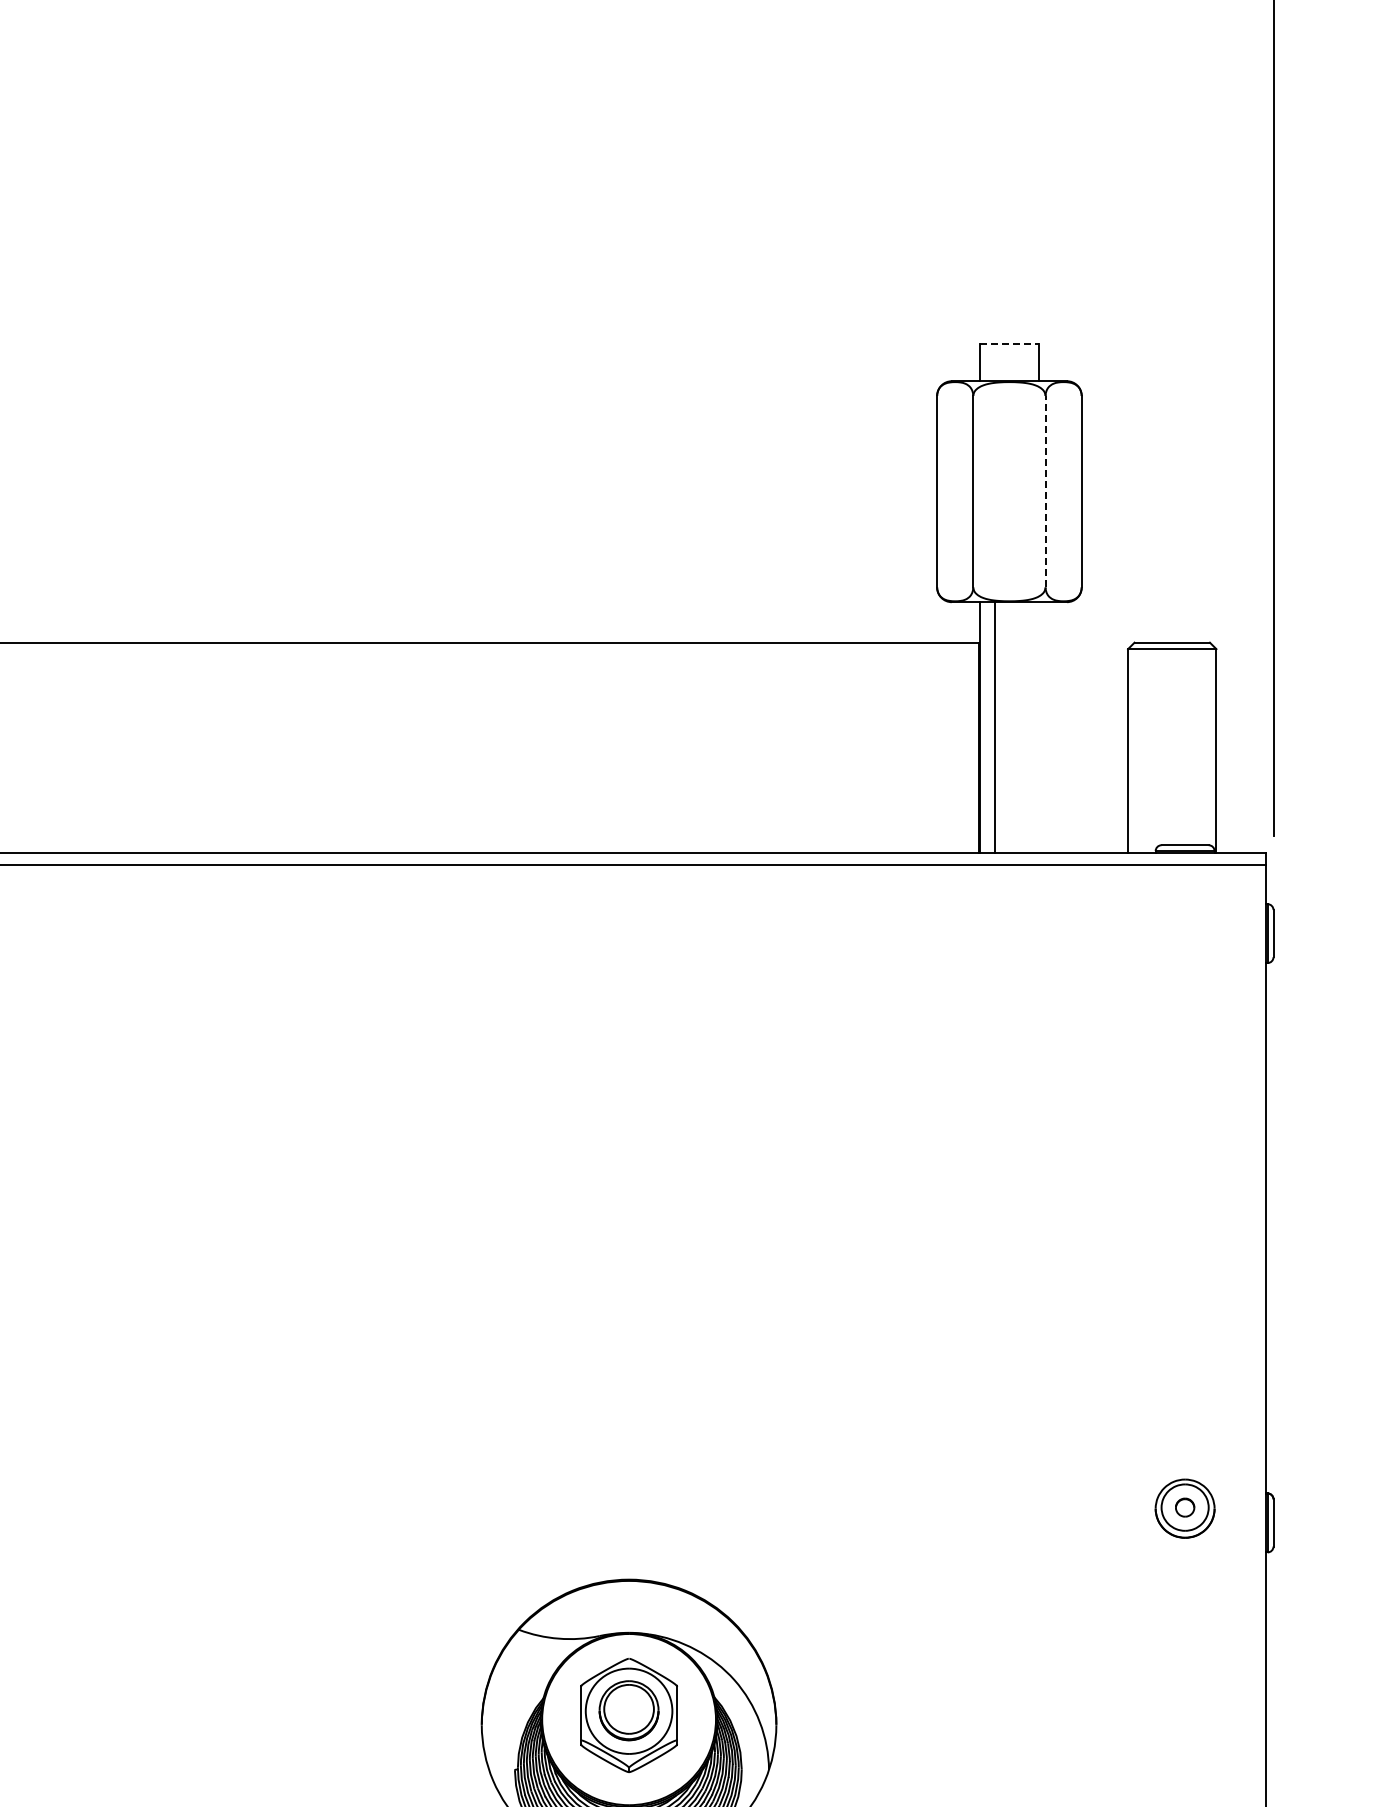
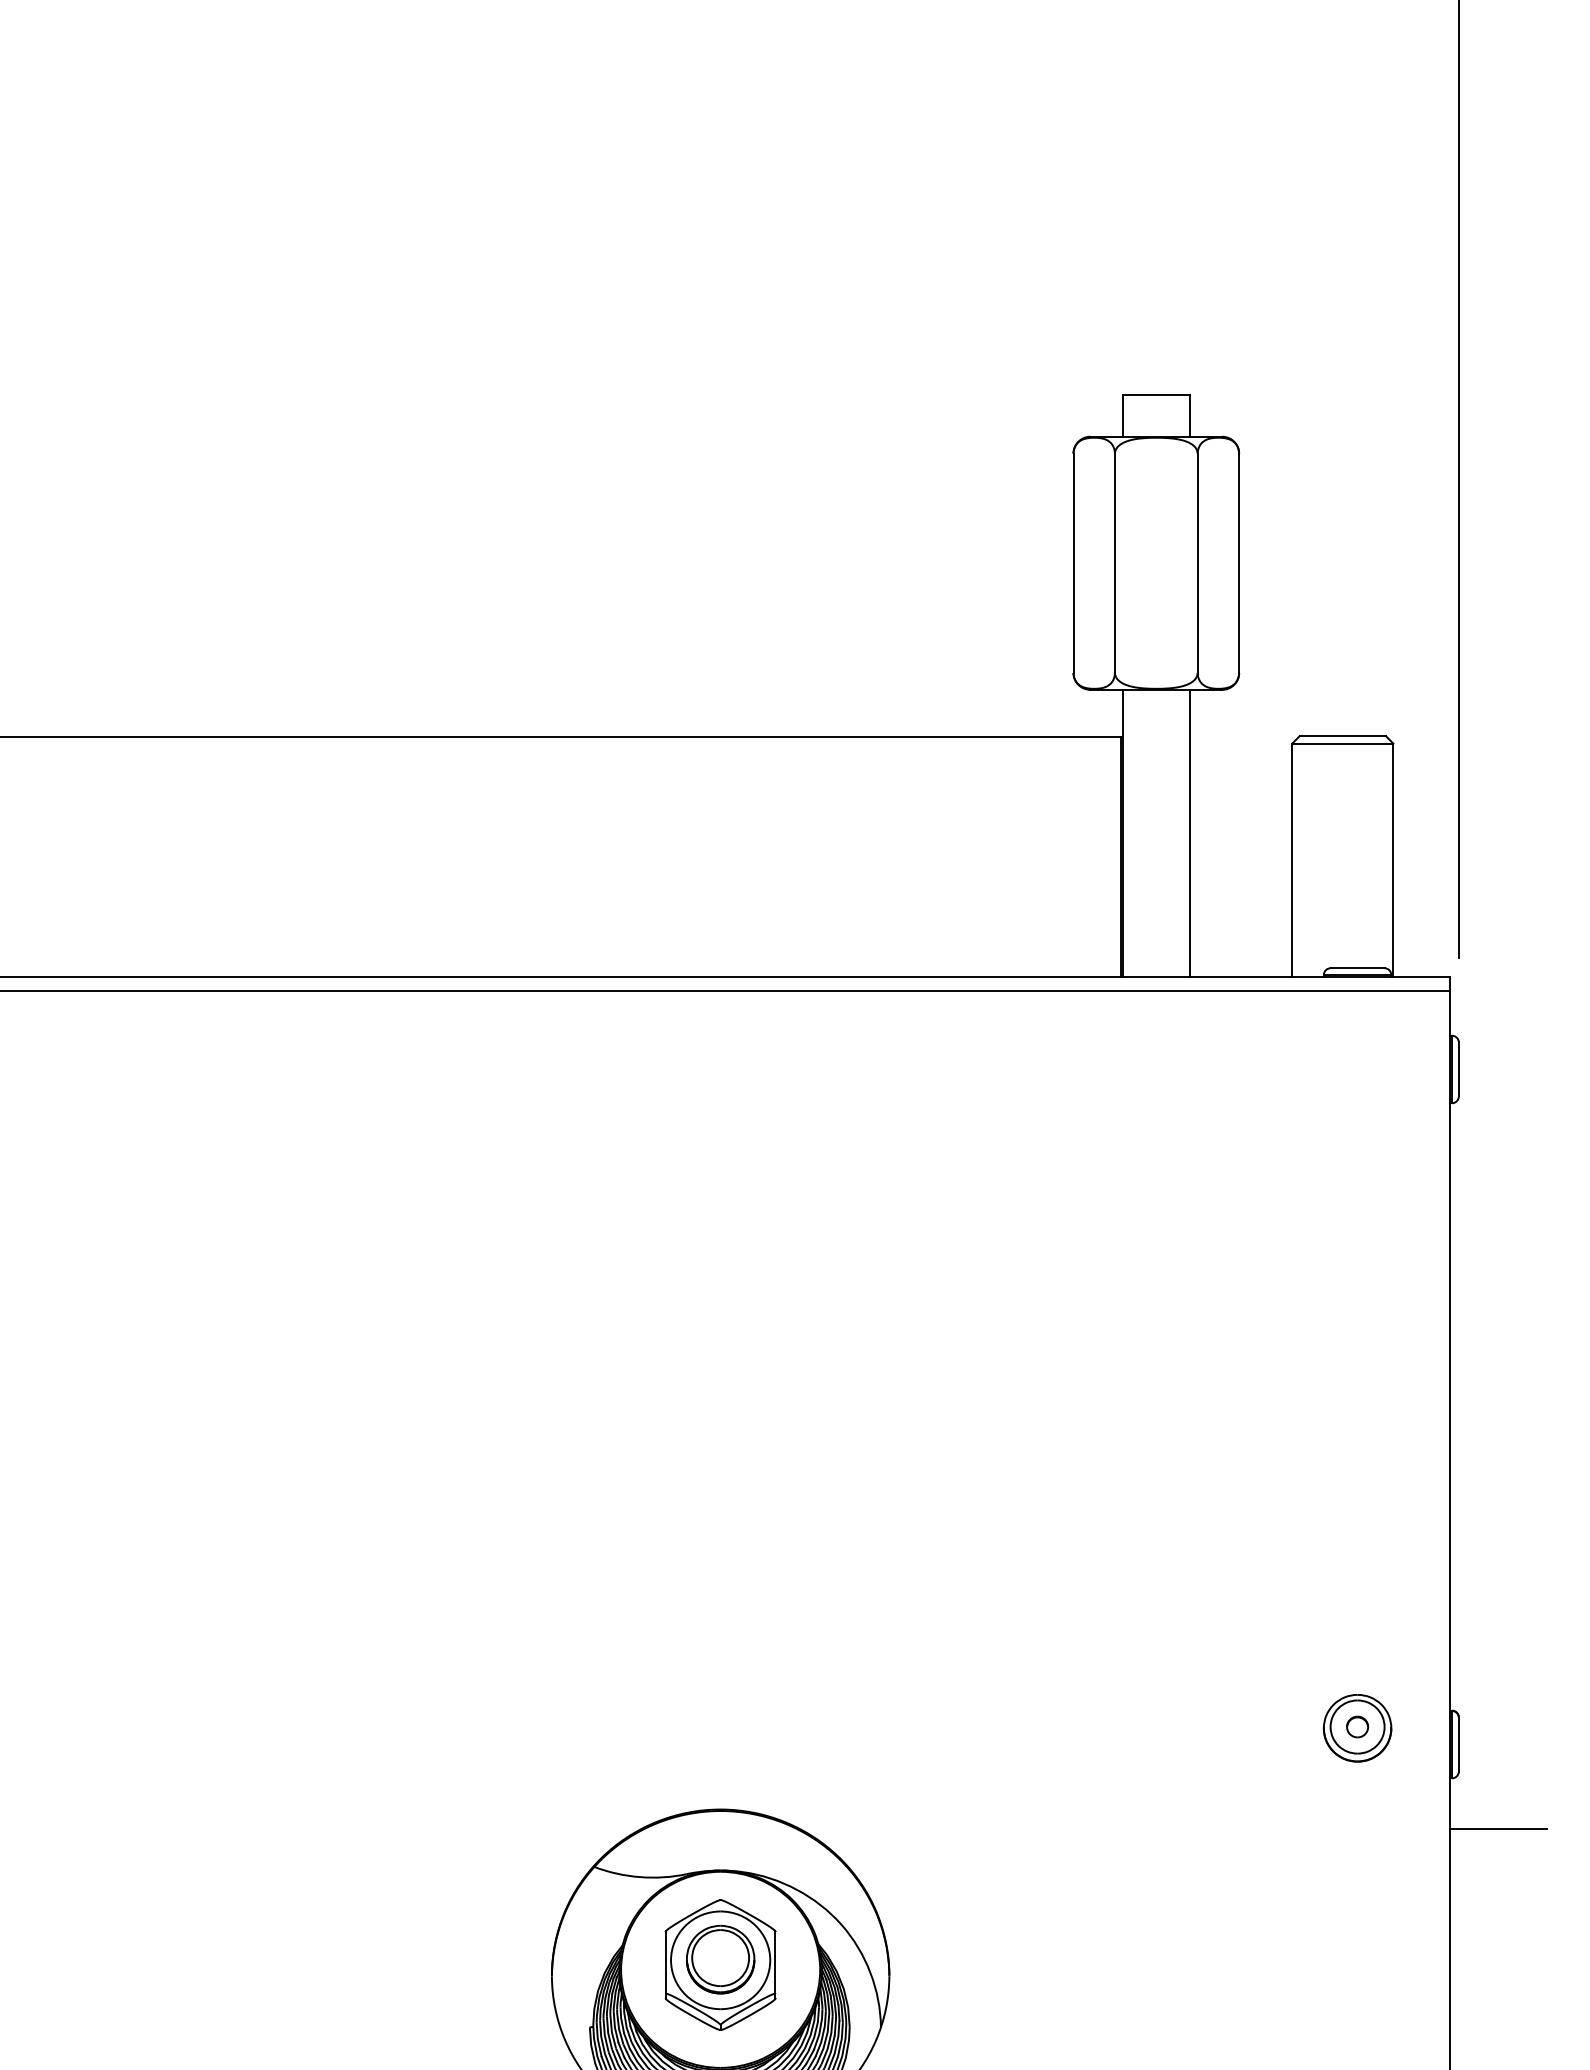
line: (1009, 344) -> (1156, 394), dashed -> solid
line: (1045, 491) -> (1197, 563), dashed -> solid
line: (994, 727) -> (1189, 833), moved
line: (1308, 1596) -> (1498, 1828), added

